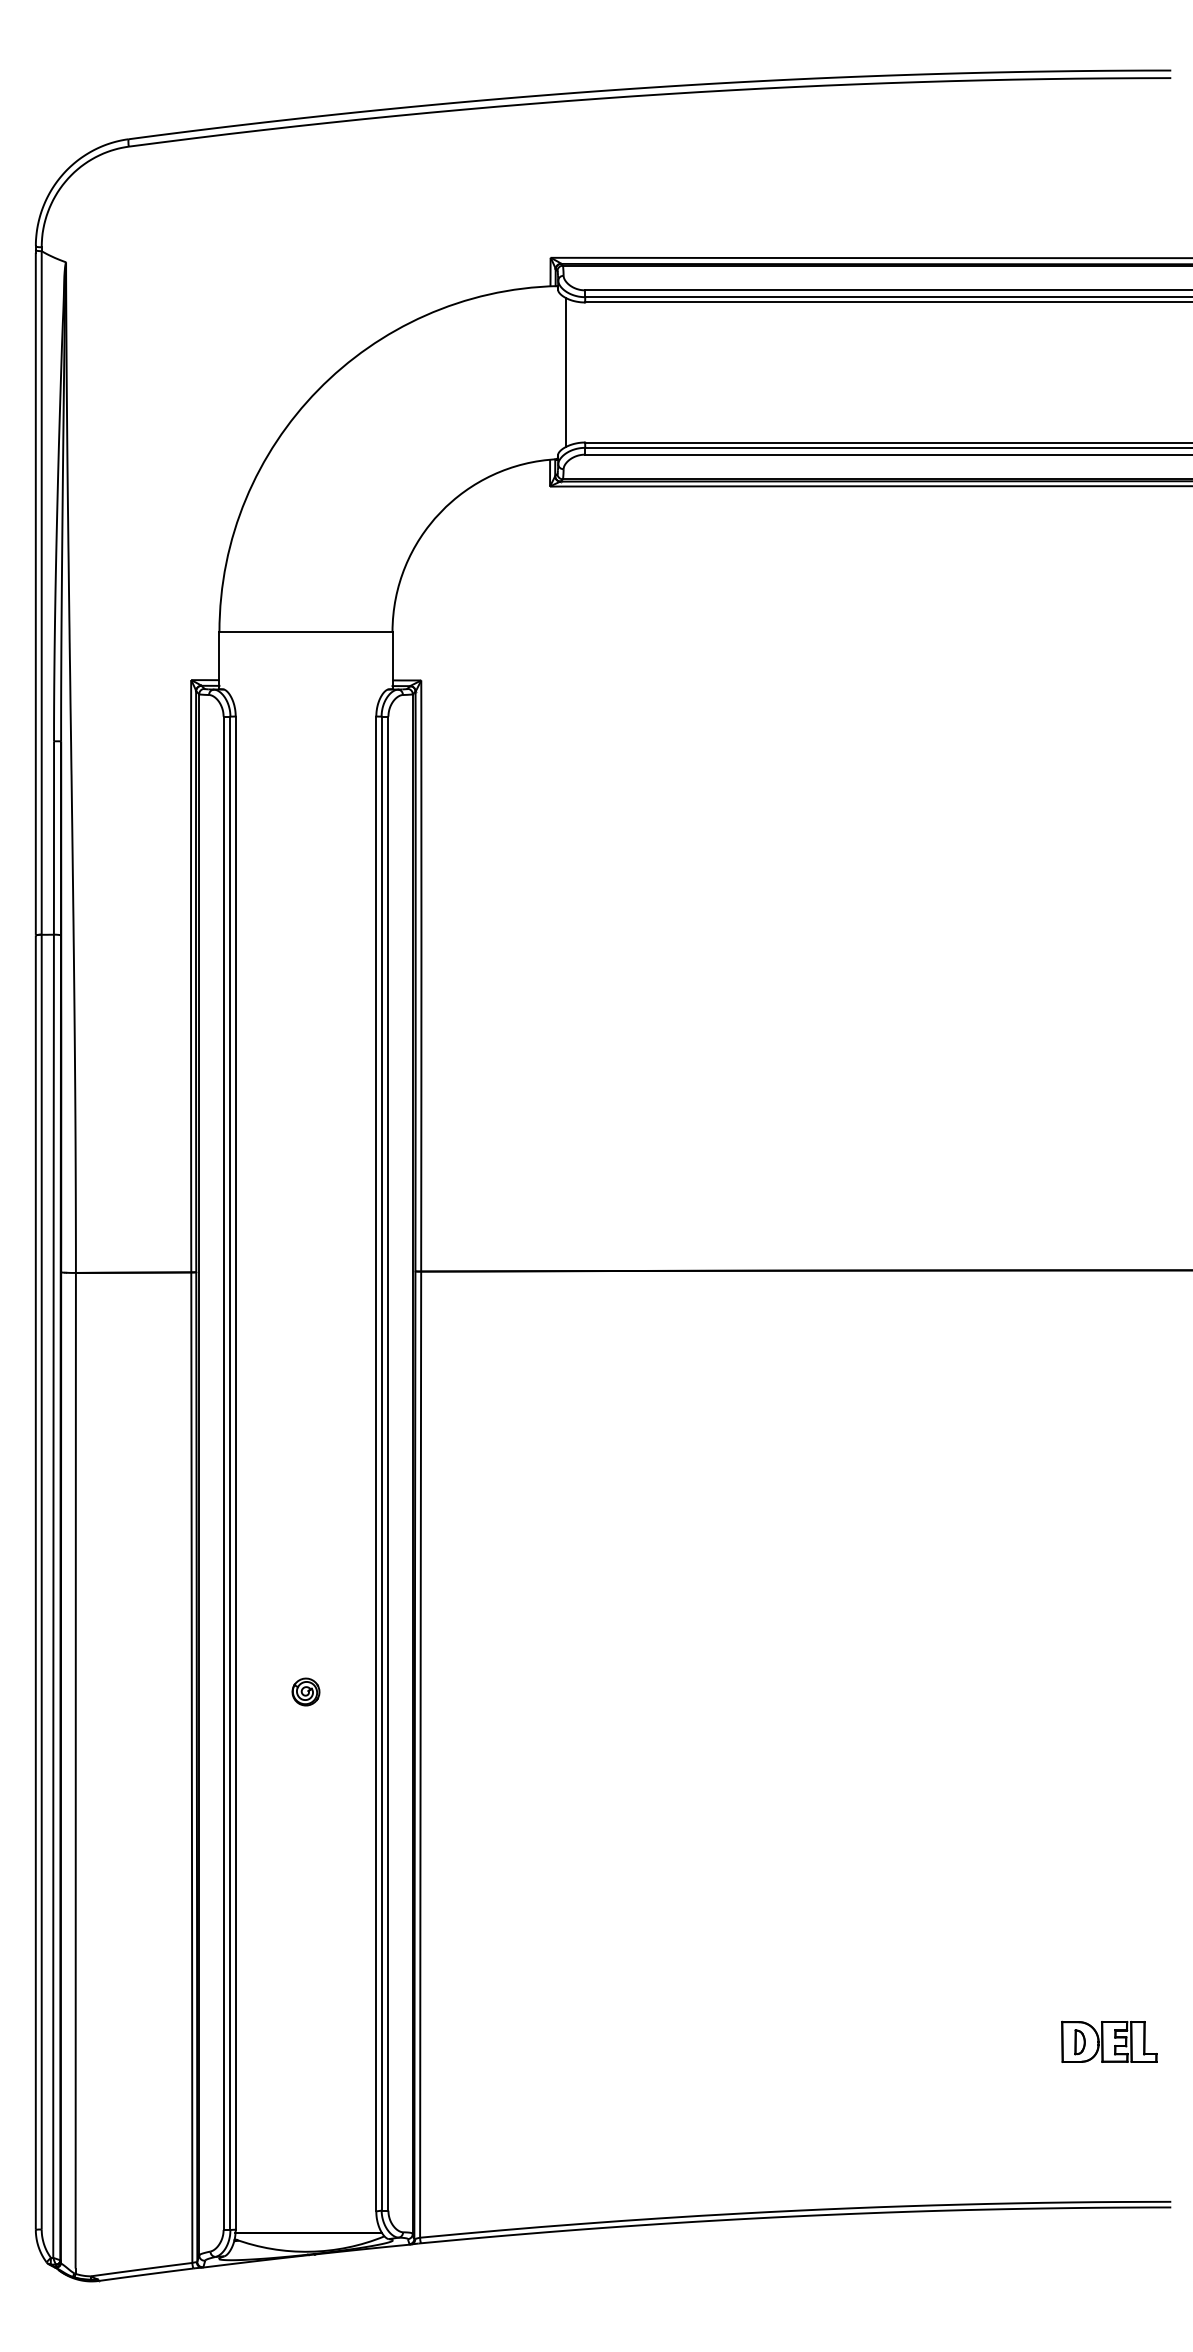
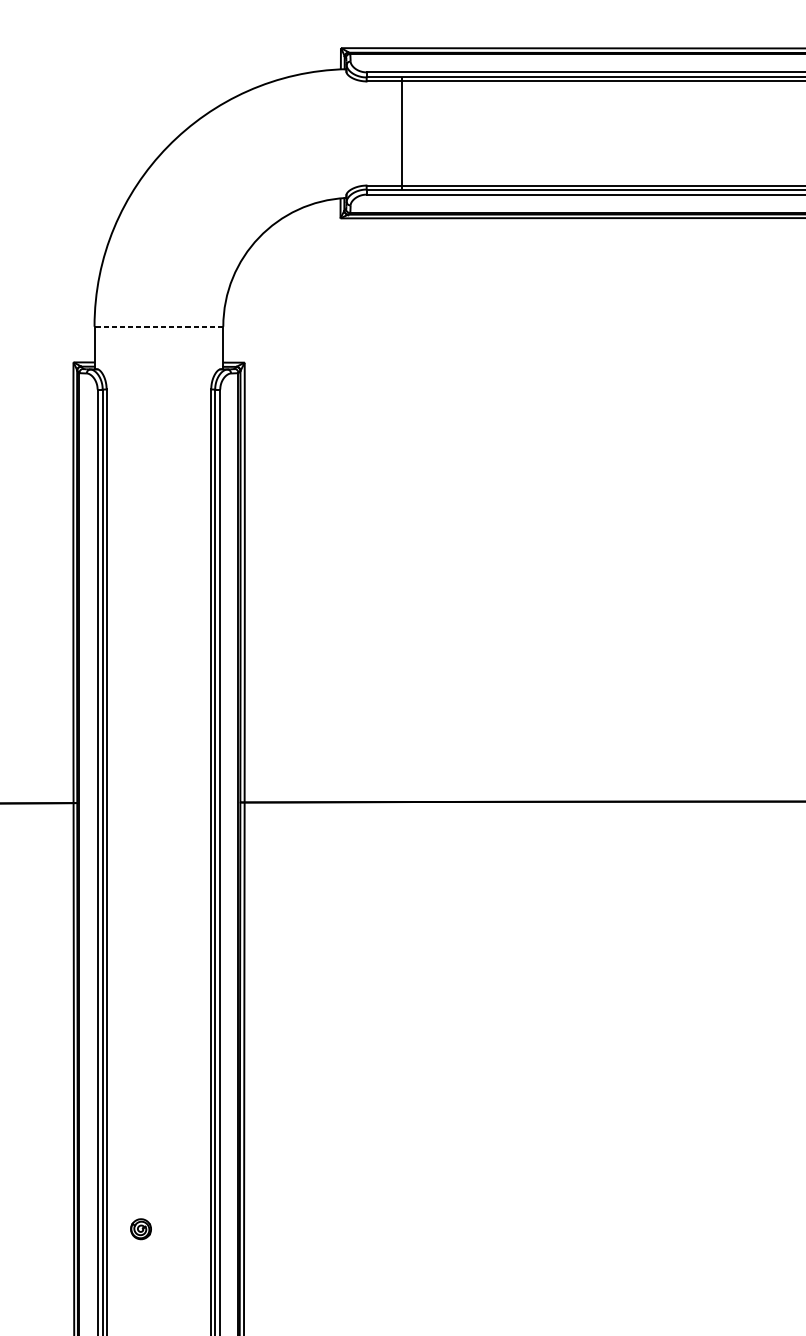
line: (565, 372) -> (401, 133), moved
line: (305, 632) -> (158, 326), solid -> dashed
part: (305, 1691) -> (140, 1228), moved

